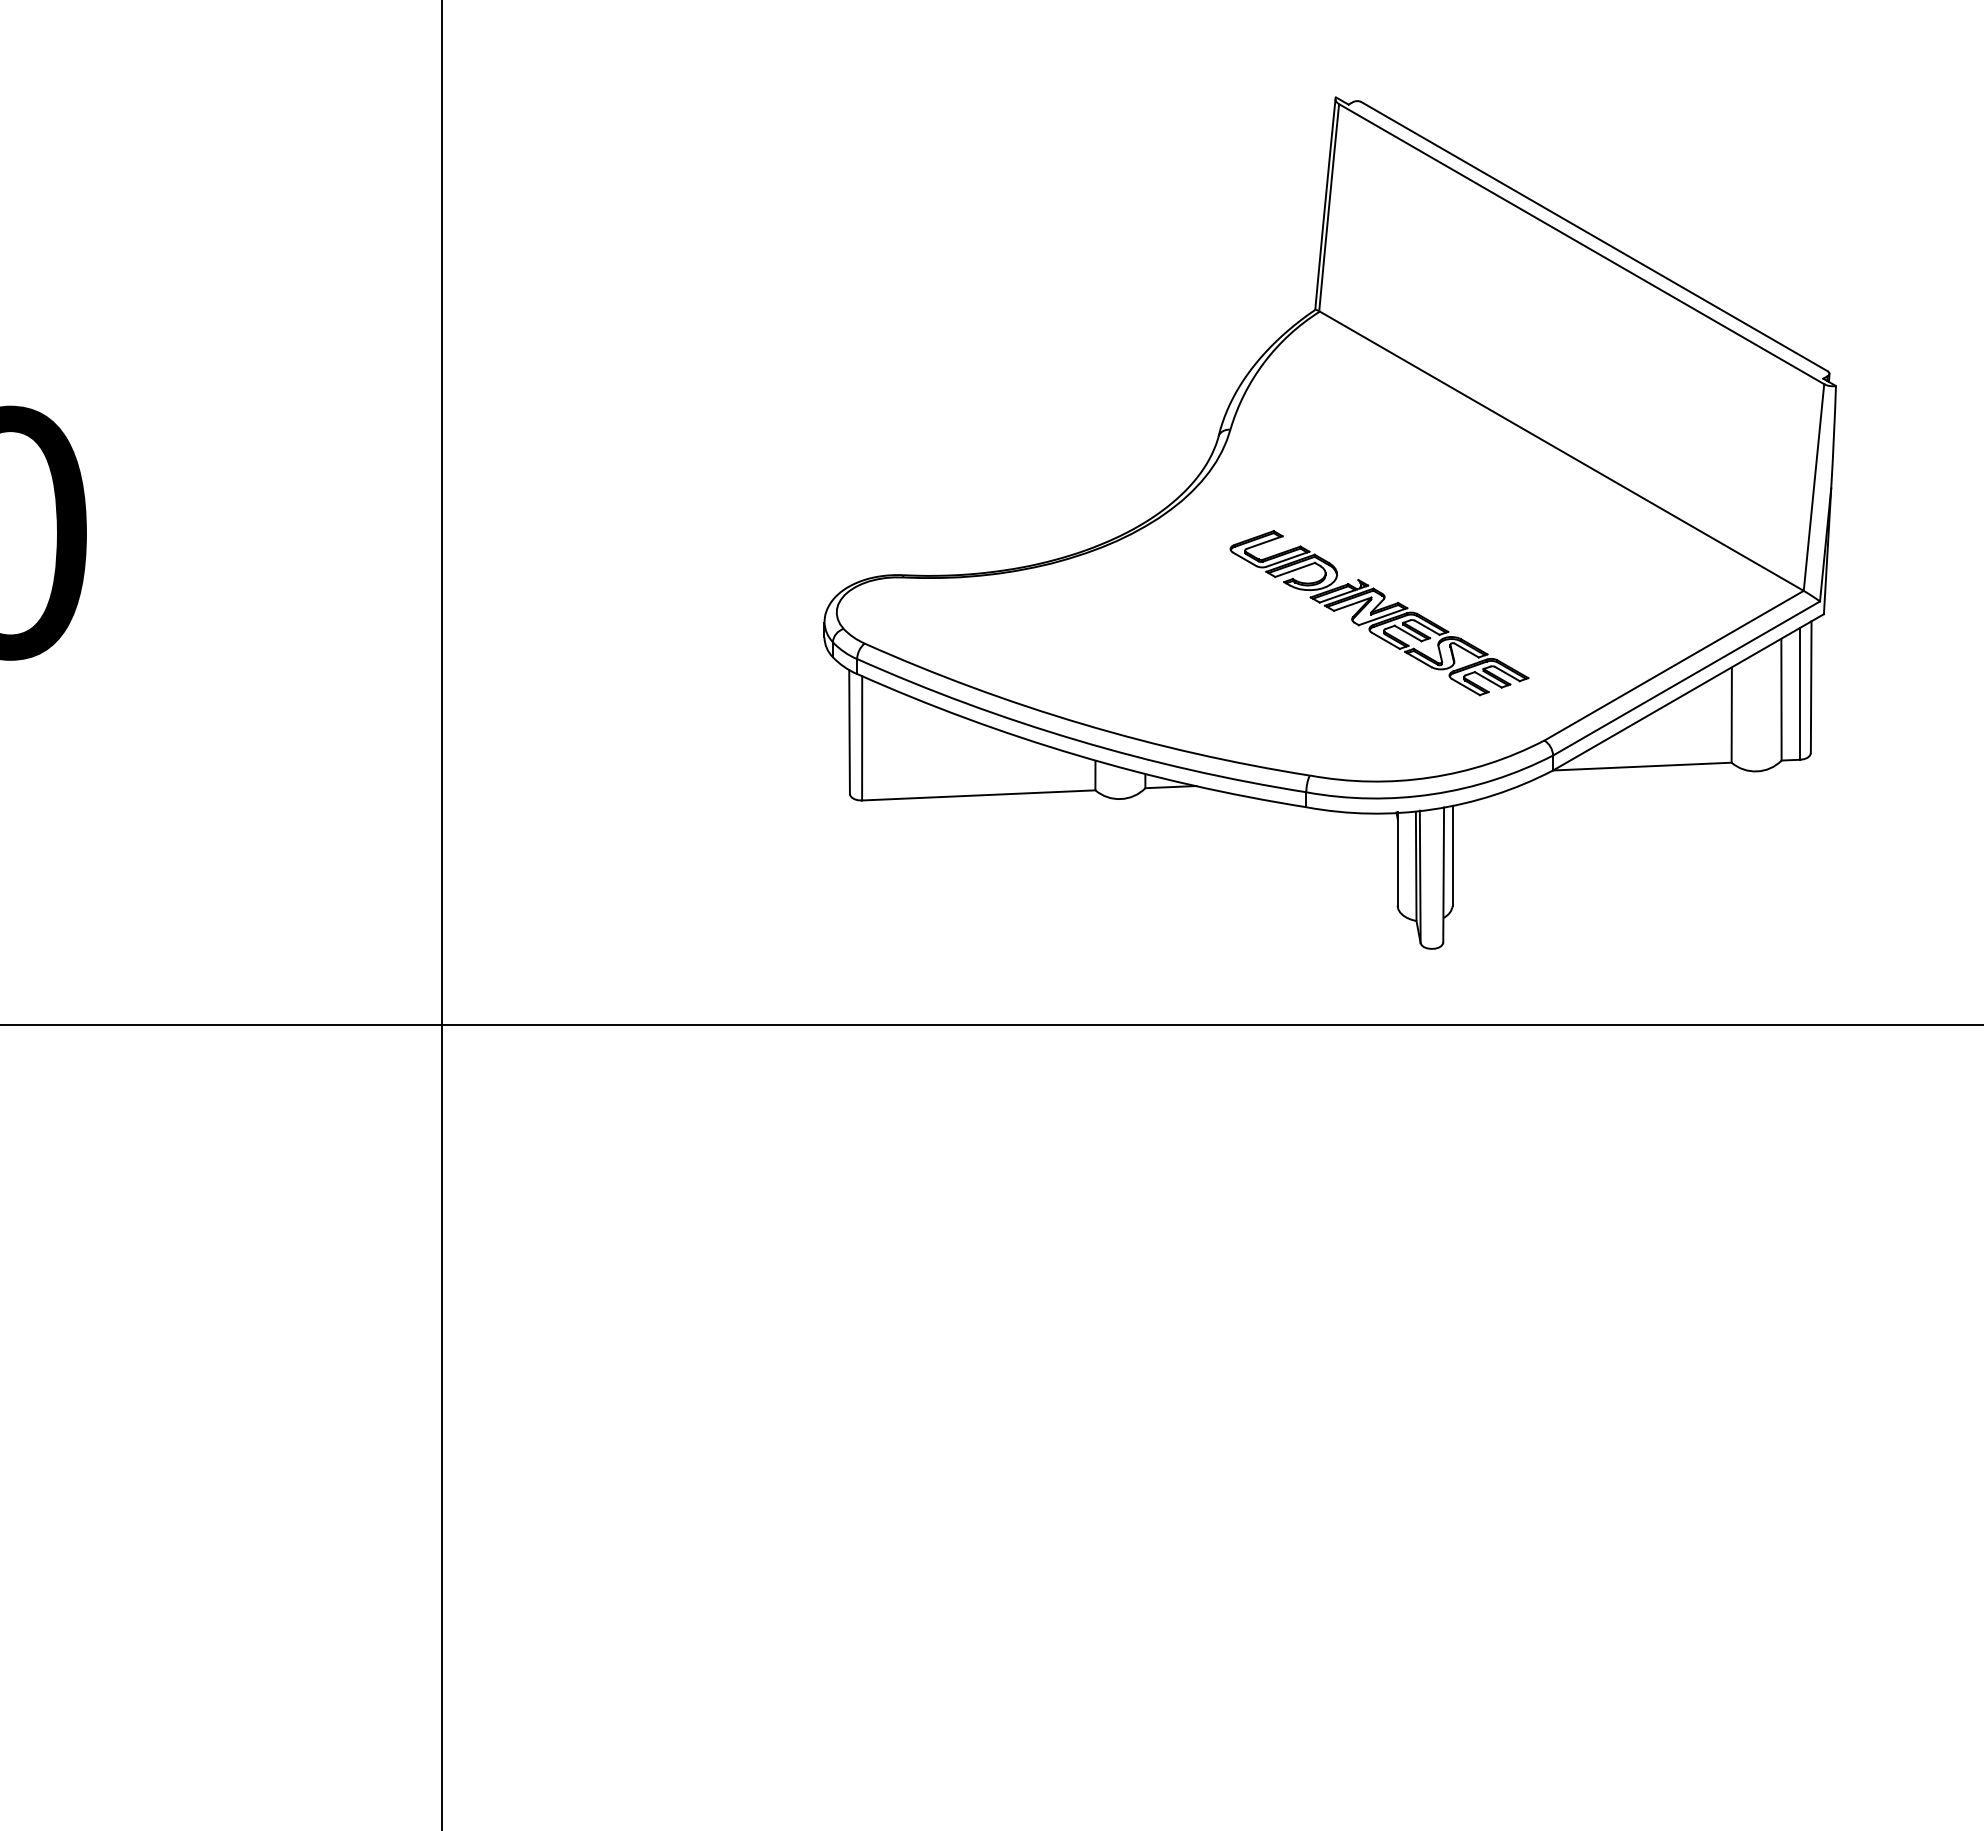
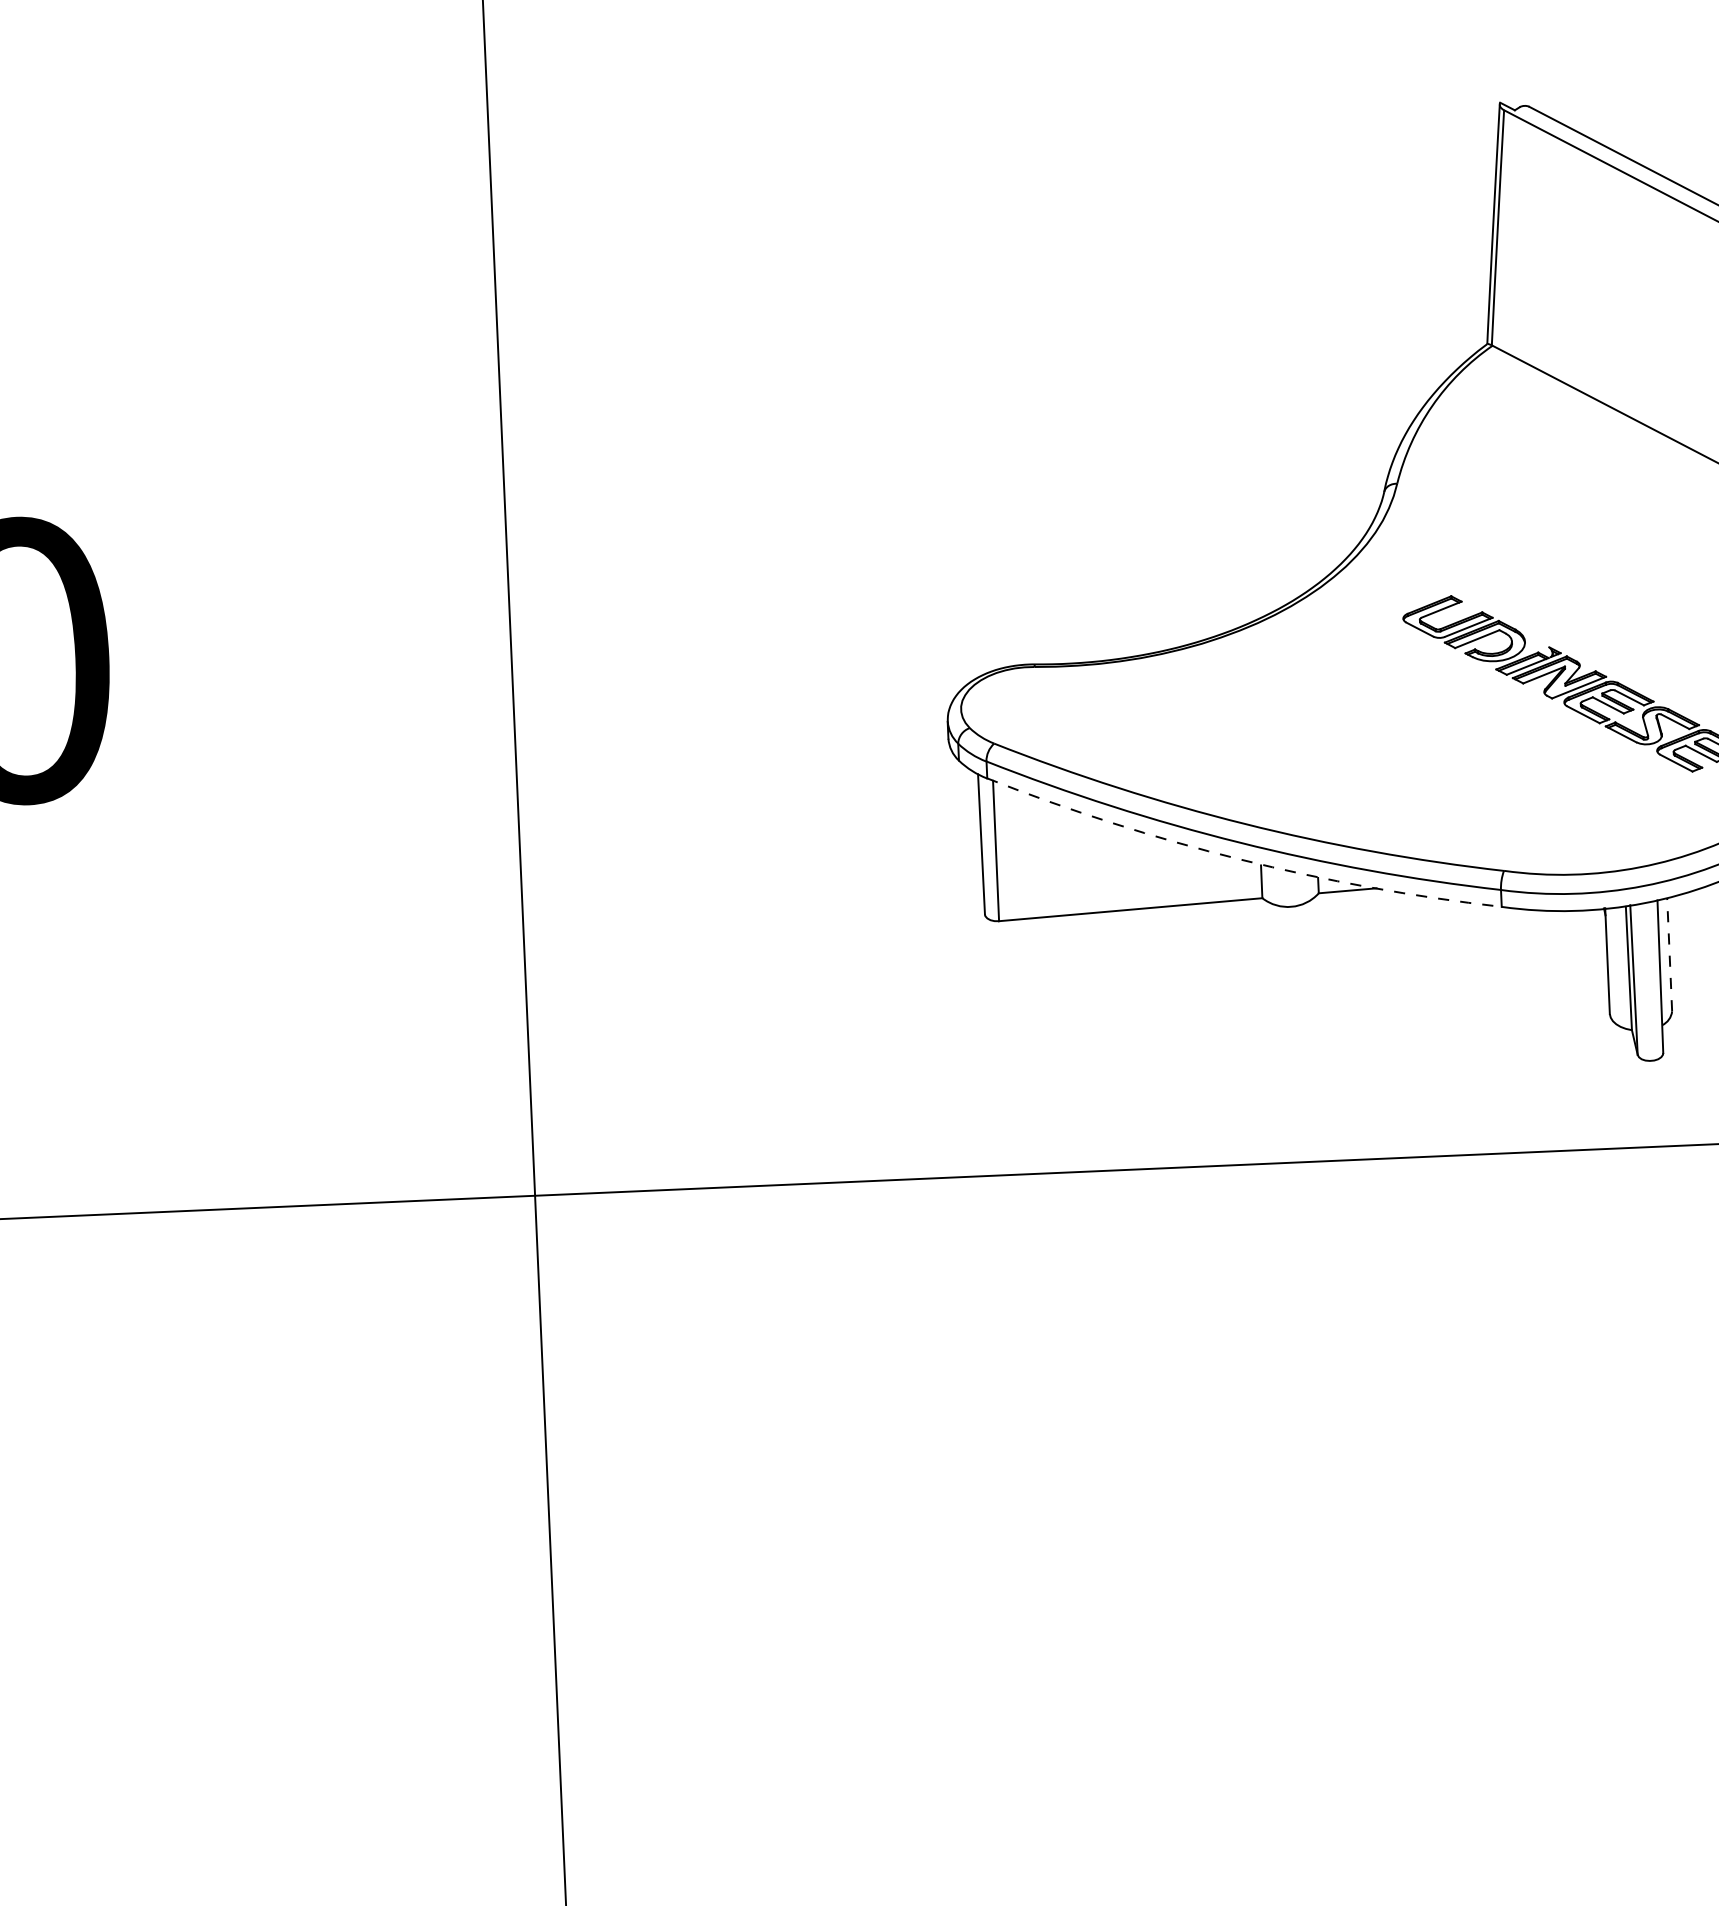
arc: (1077, 755) -> (1240, 859), solid -> dashed
line: (1452, 855) -> (1669, 954), solid -> dashed

